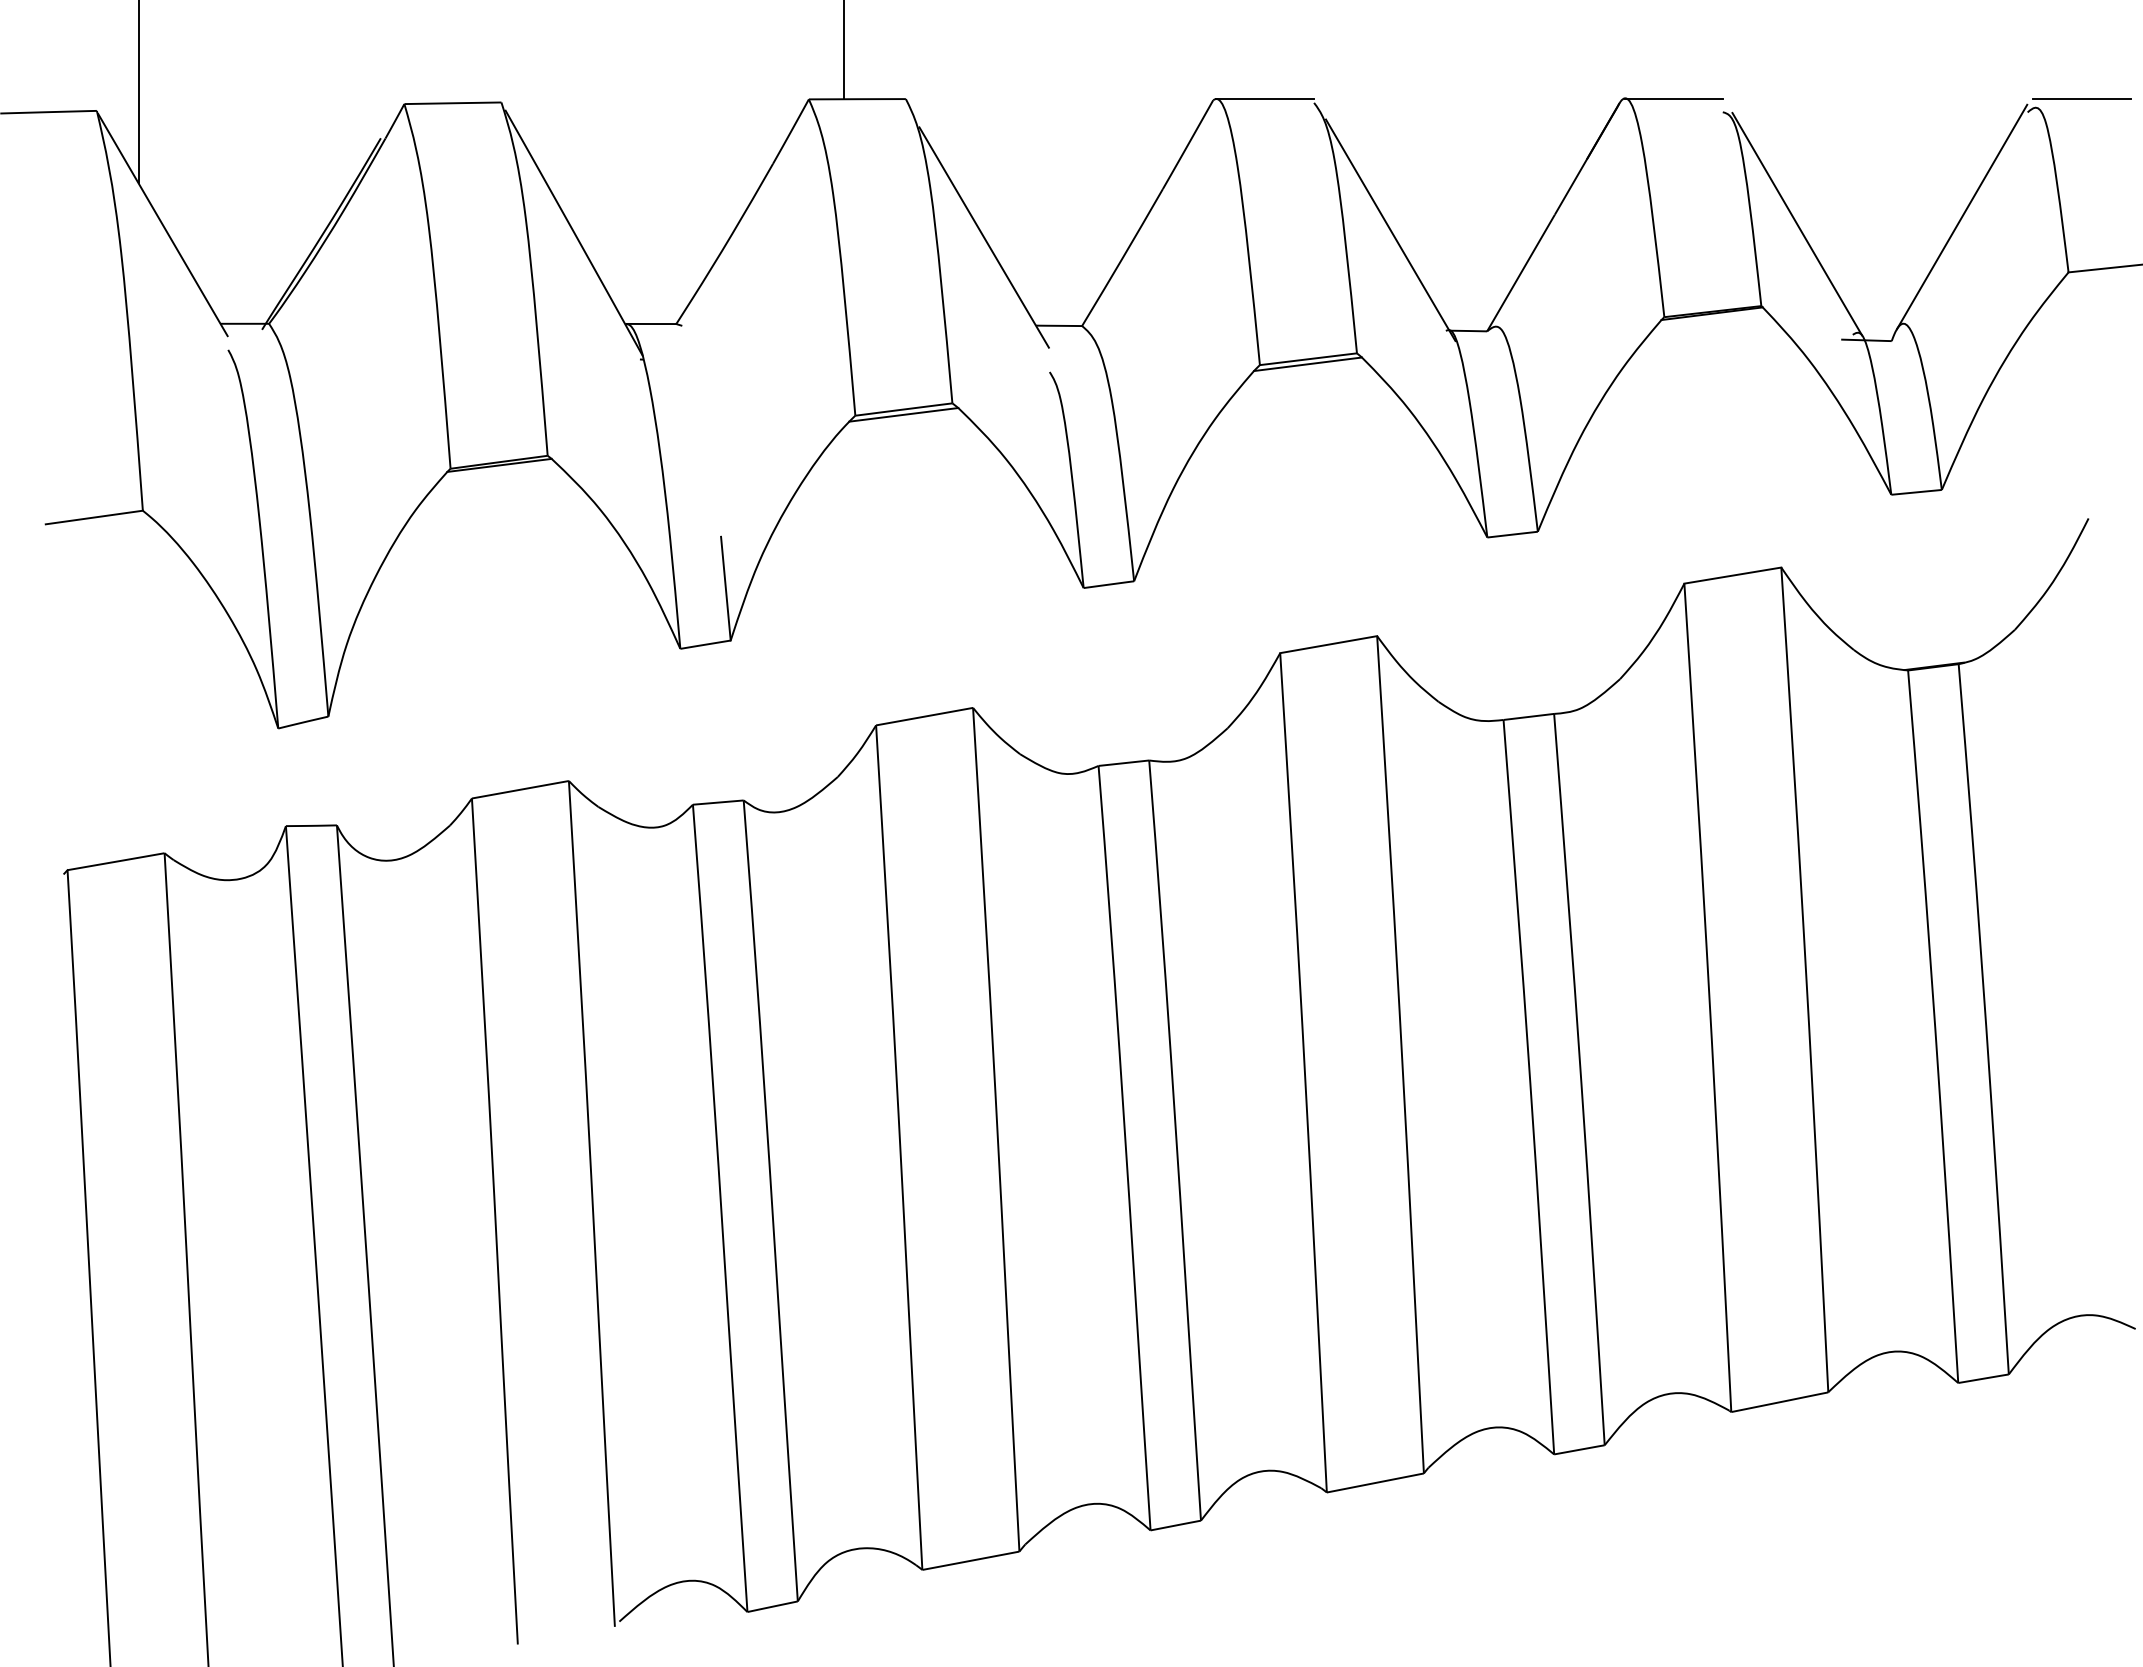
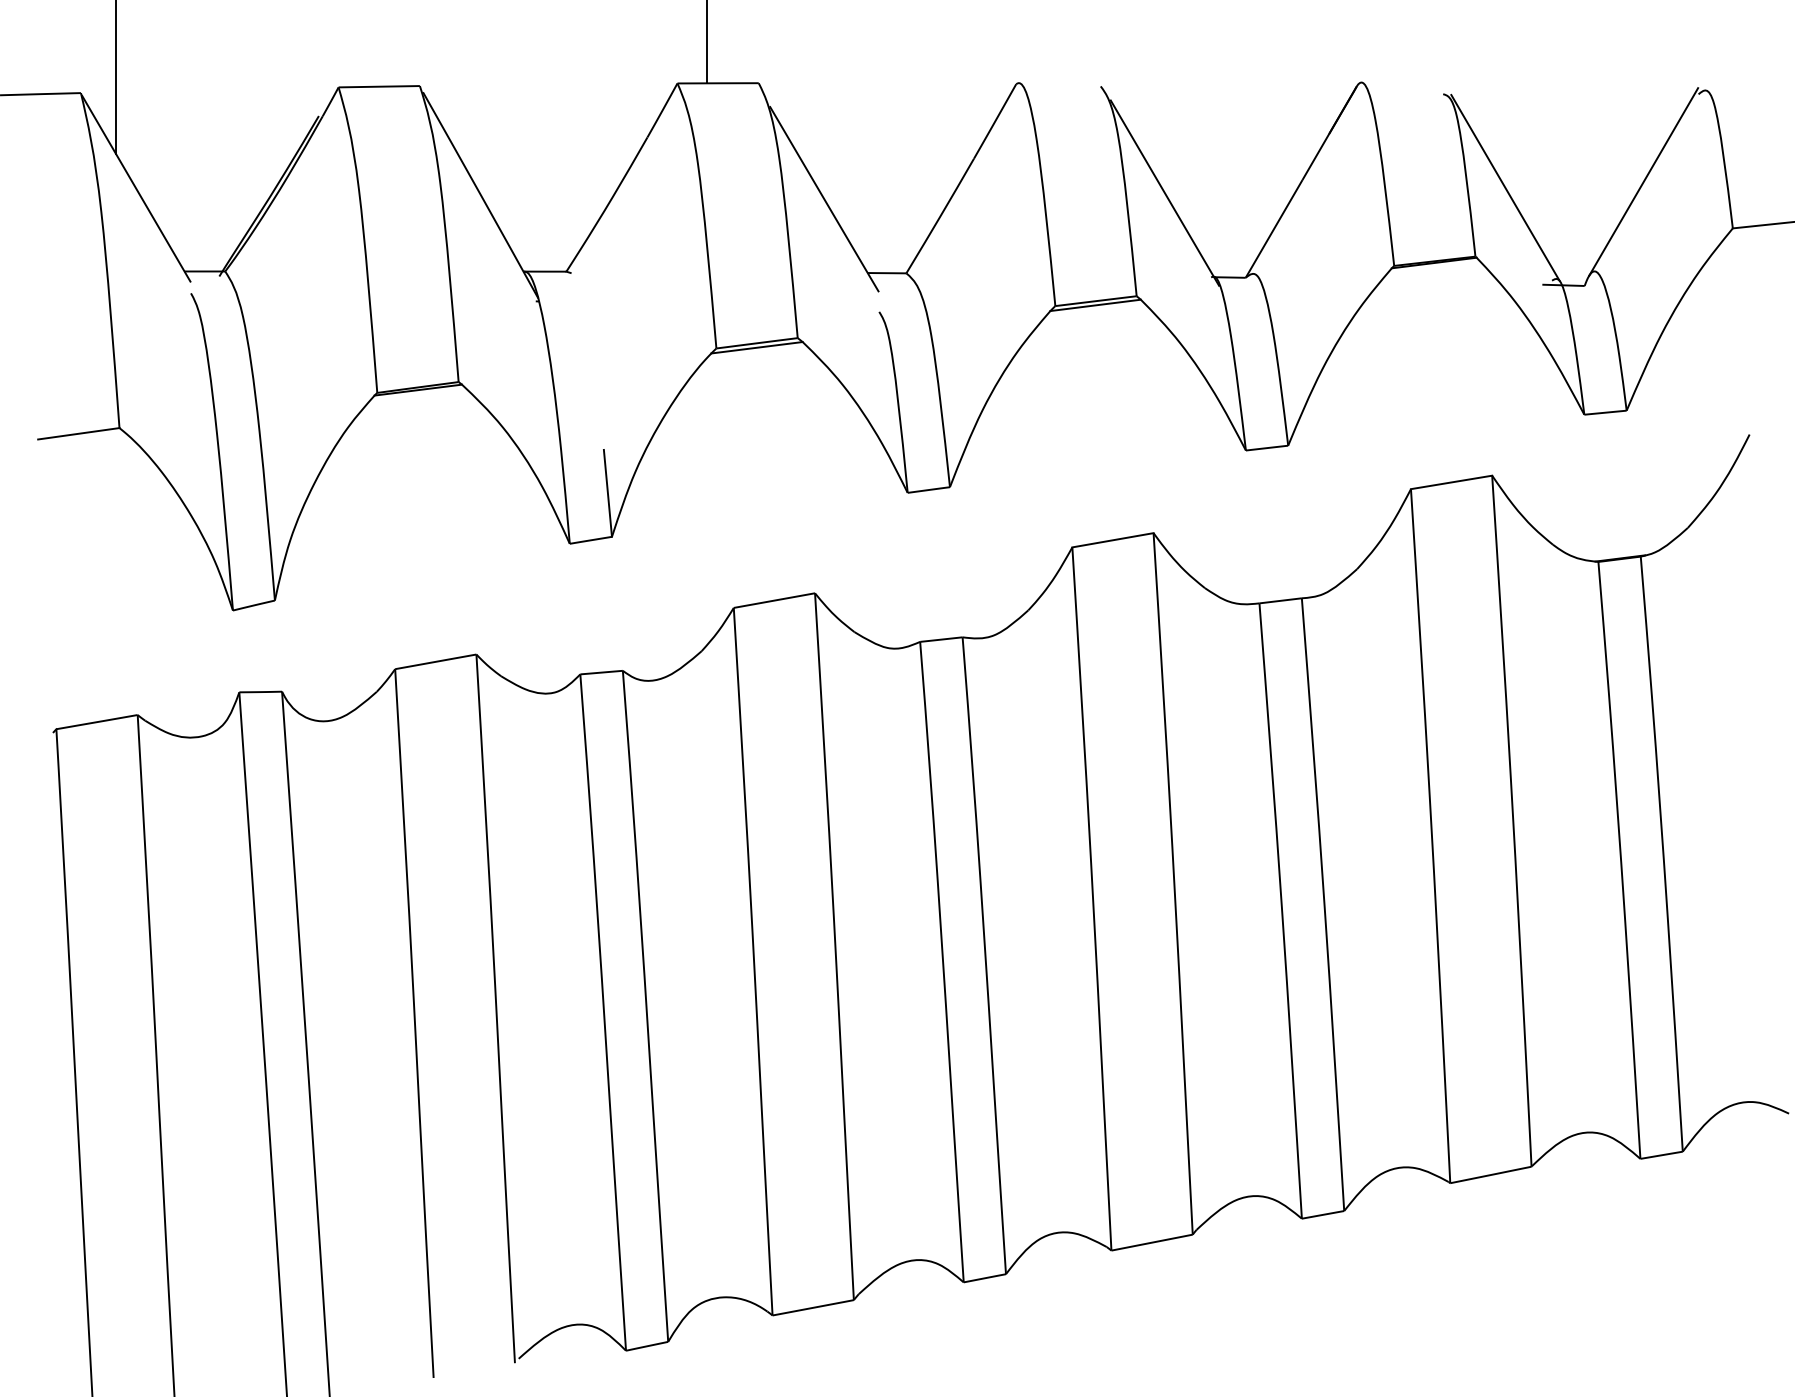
line: (1265, 99) -> (1060, 83), removed
line: (1673, 99) -> (1401, 83), removed
line: (2082, 99) -> (1744, 83), removed

